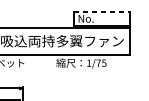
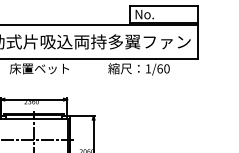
line: (102, 11) -> (164, 5), dashed -> solid
text: (101, 62) -> (163, 68), 1/75 -> 1/60

